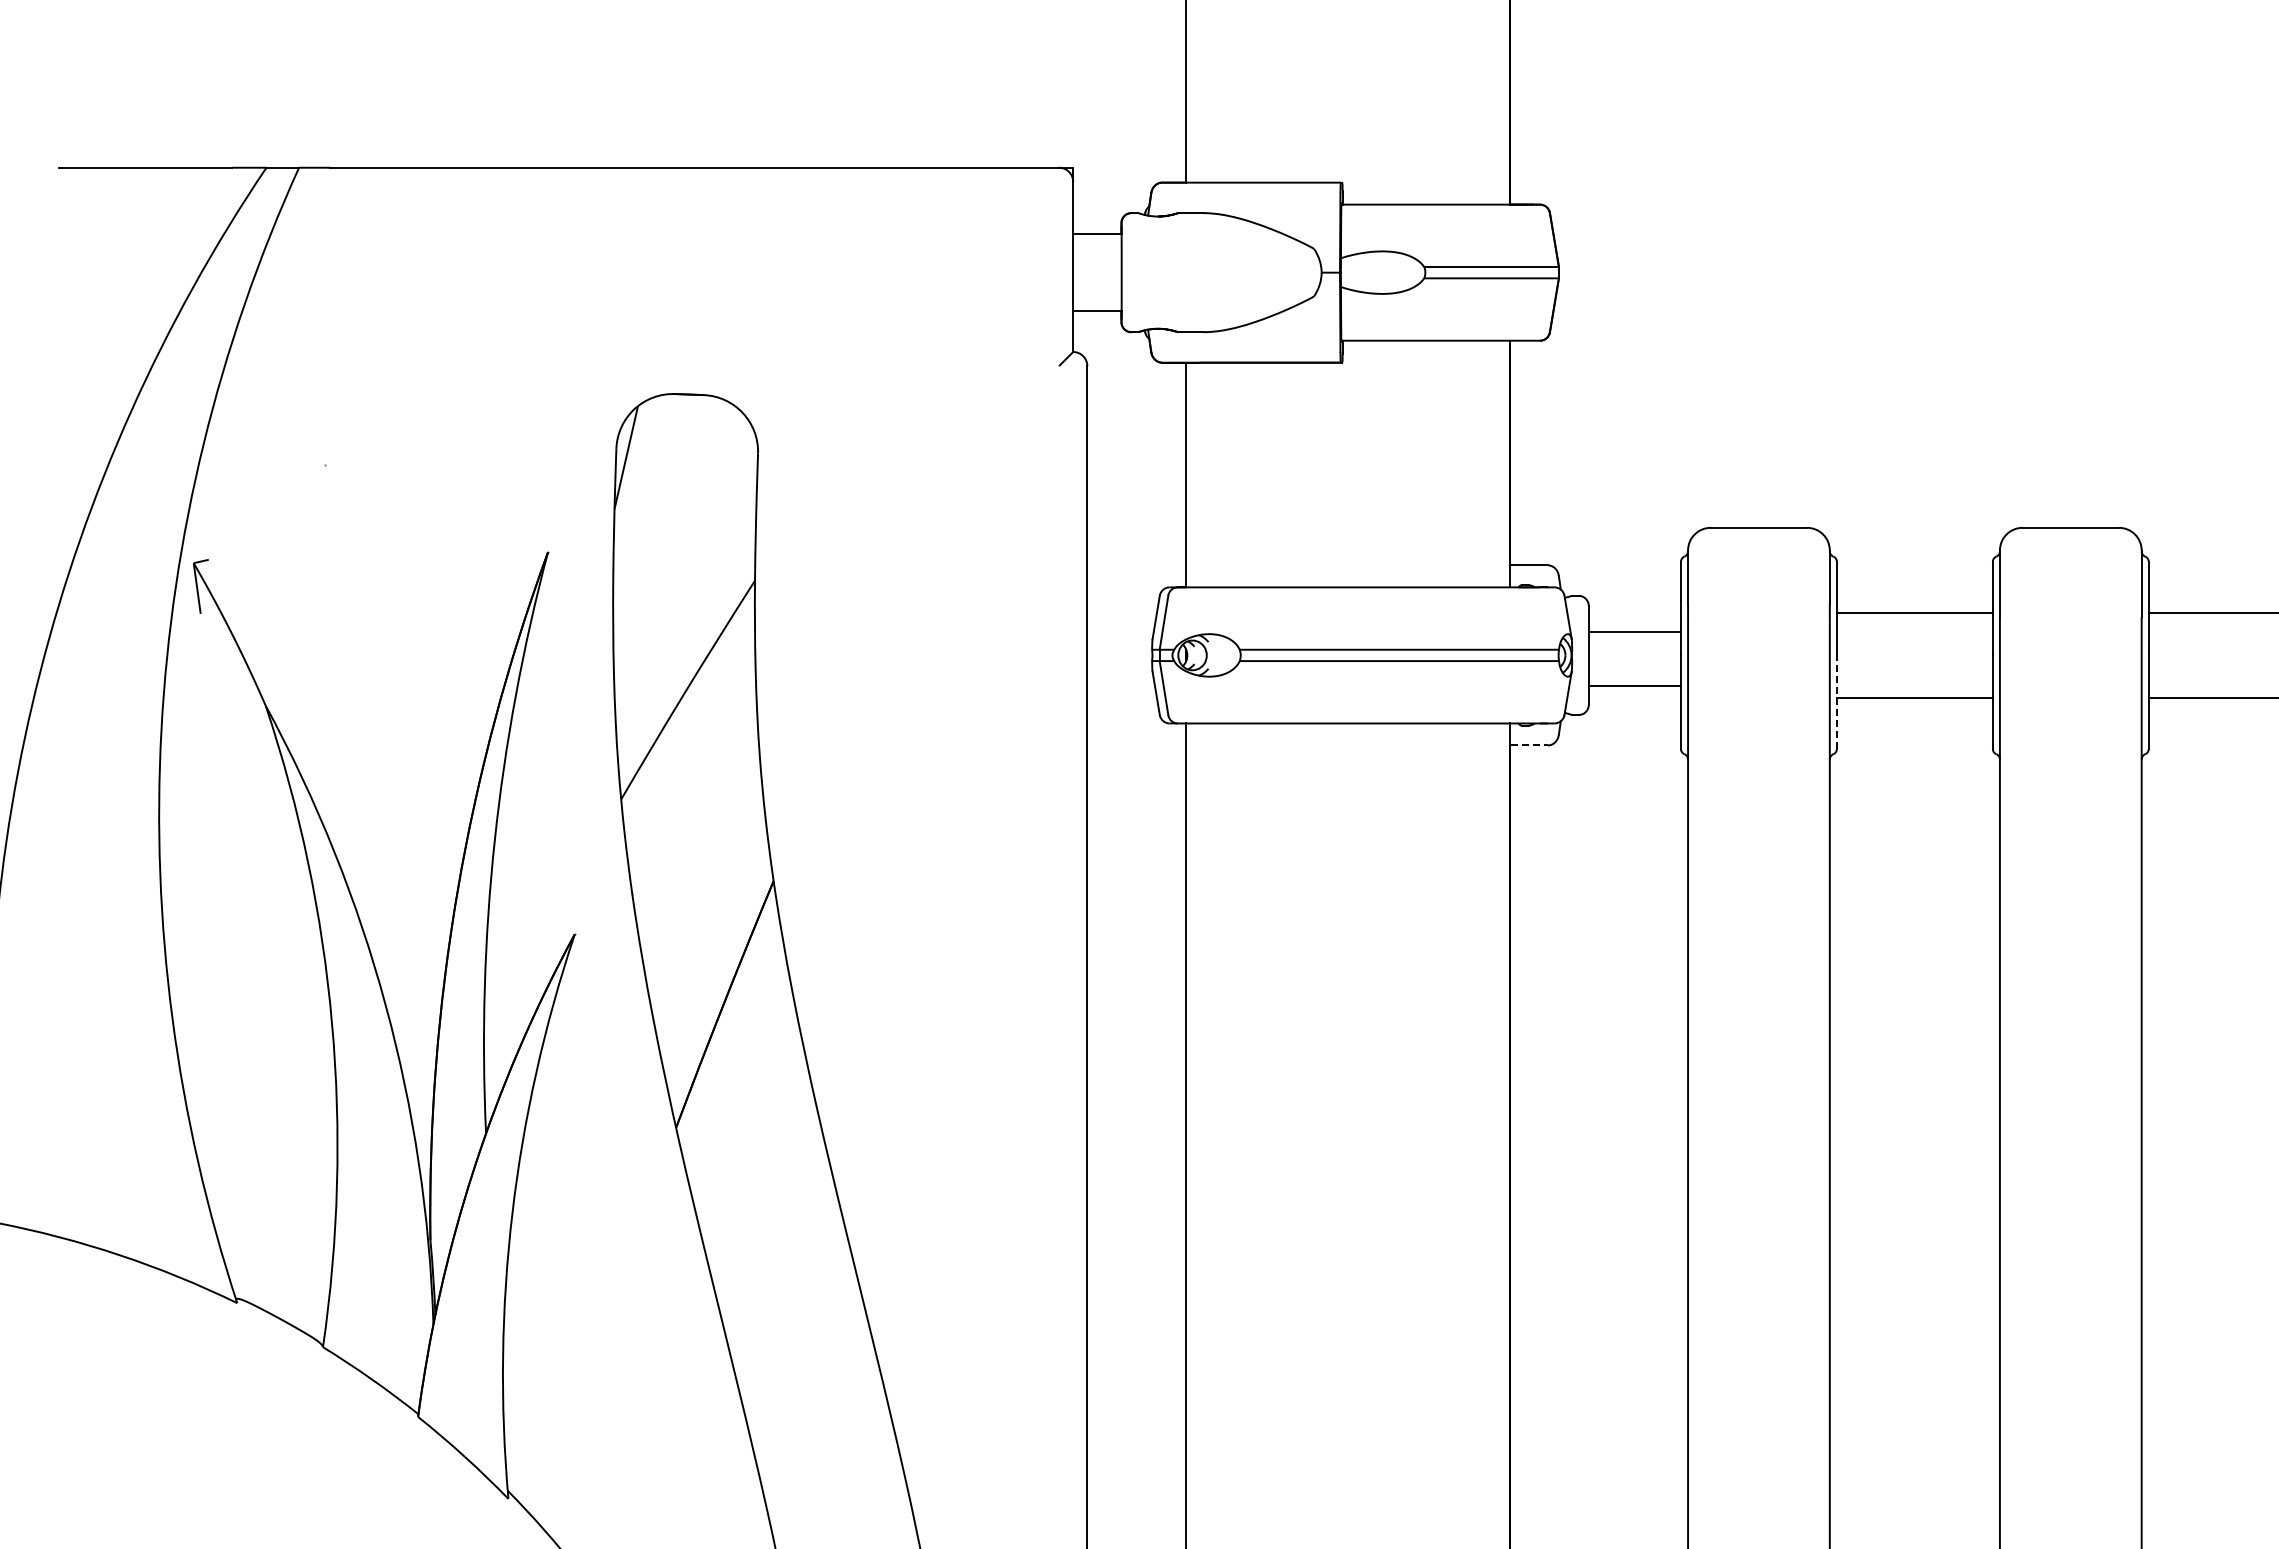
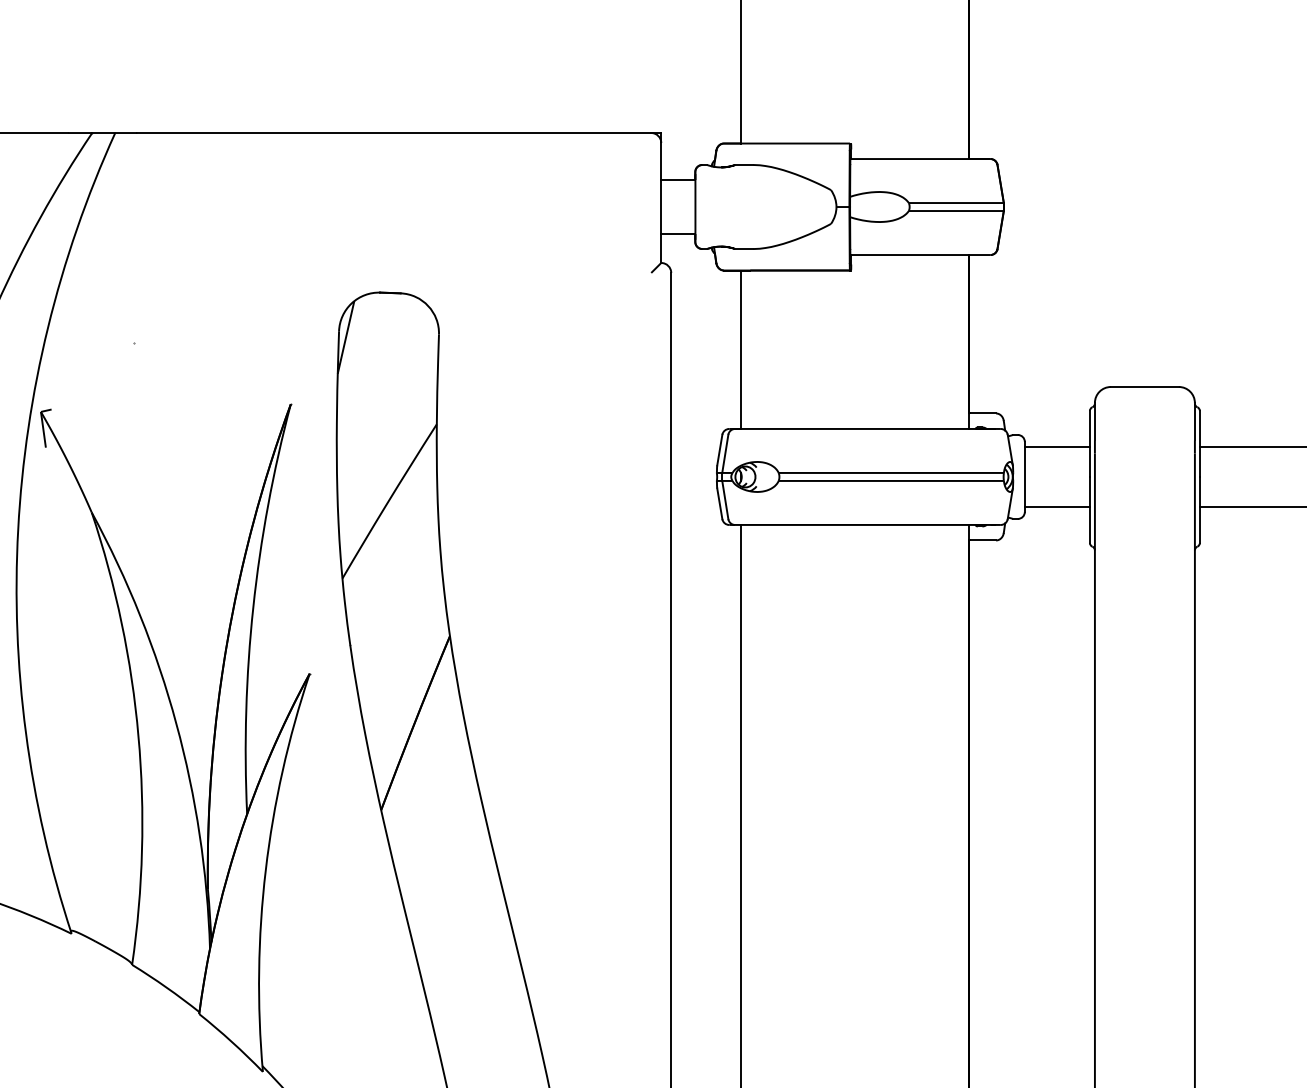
line: (1634, 631) -> (1057, 506), moved
line: (1634, 685) -> (1057, 446), moved
line: (1836, 702) -> (1199, 510), dashed -> solid
line: (1529, 745) -> (983, 540), dashed -> solid

